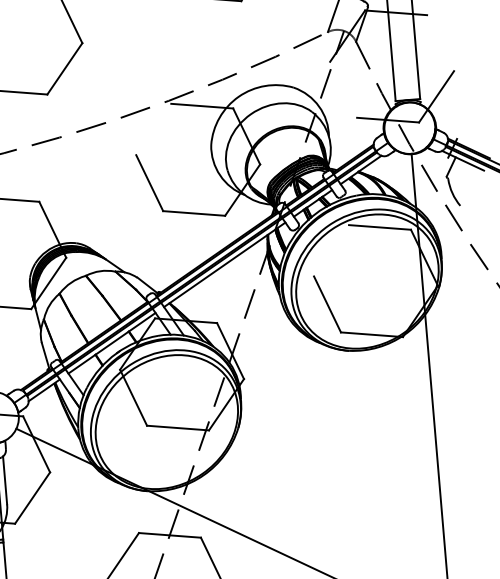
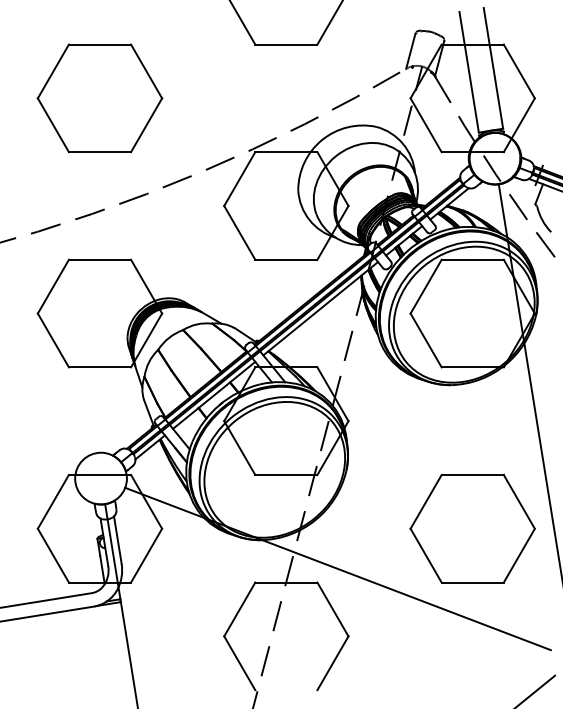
line: (439, 43) -> (518, 71), added
line: (342, 89) -> (425, 125), added
line: (153, 128) -> (239, 178), added
line: (330, 250) -> (425, 286), added
part: (359, 495) -> (472, 528), added

